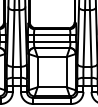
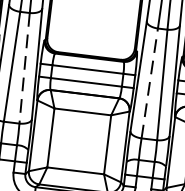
line: (84, 38) -> (150, 83), solid -> dashed
line: (20, 39) -> (25, 70), solid -> dashed

